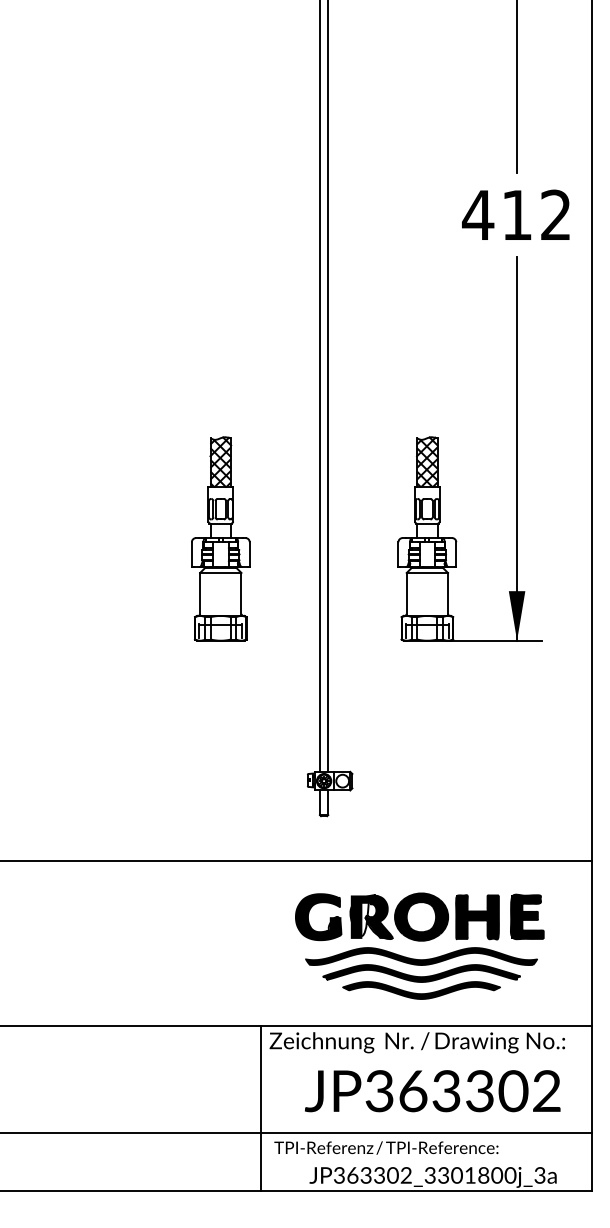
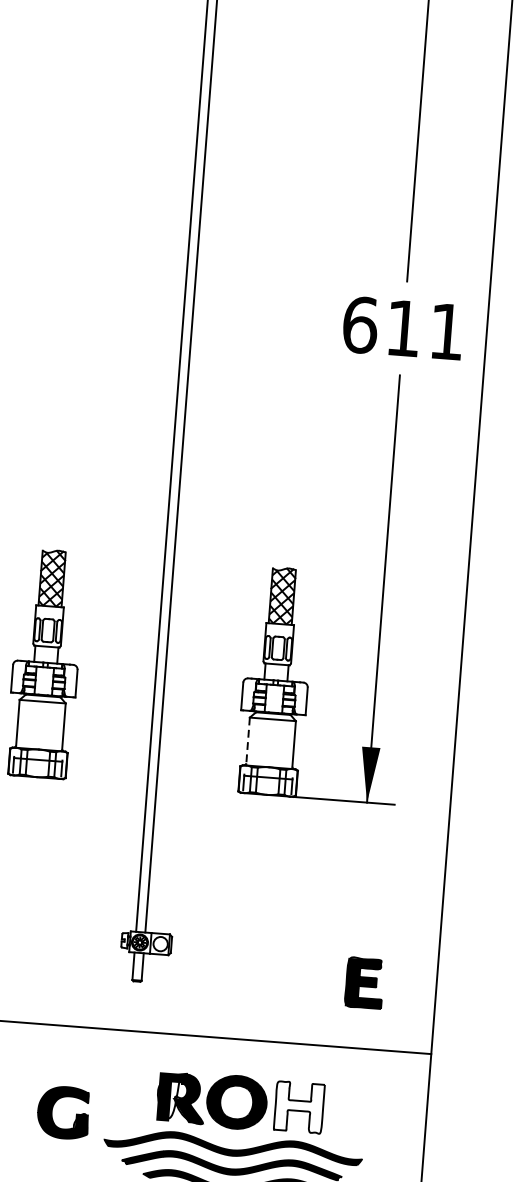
text: (515, 214) -> (401, 327), 412 -> 611
line: (406, 593) -> (247, 740), solid -> dashed
fill: (477, 916) -> (299, 1106), removed
part: (527, 916) -> (364, 982), moved
part: (309, 920) -> (53, 1115), moved

